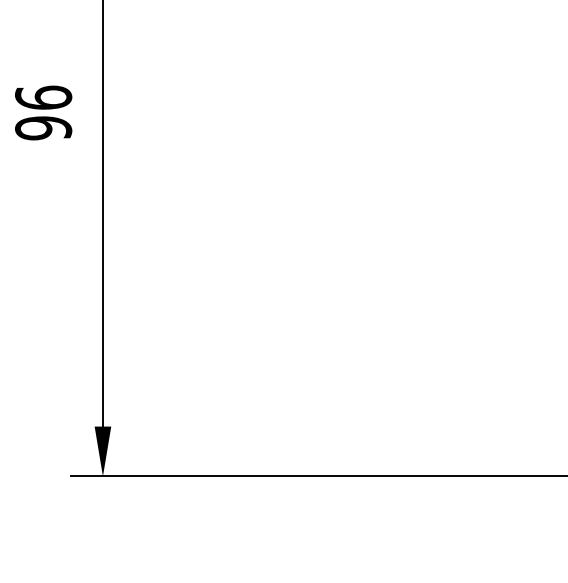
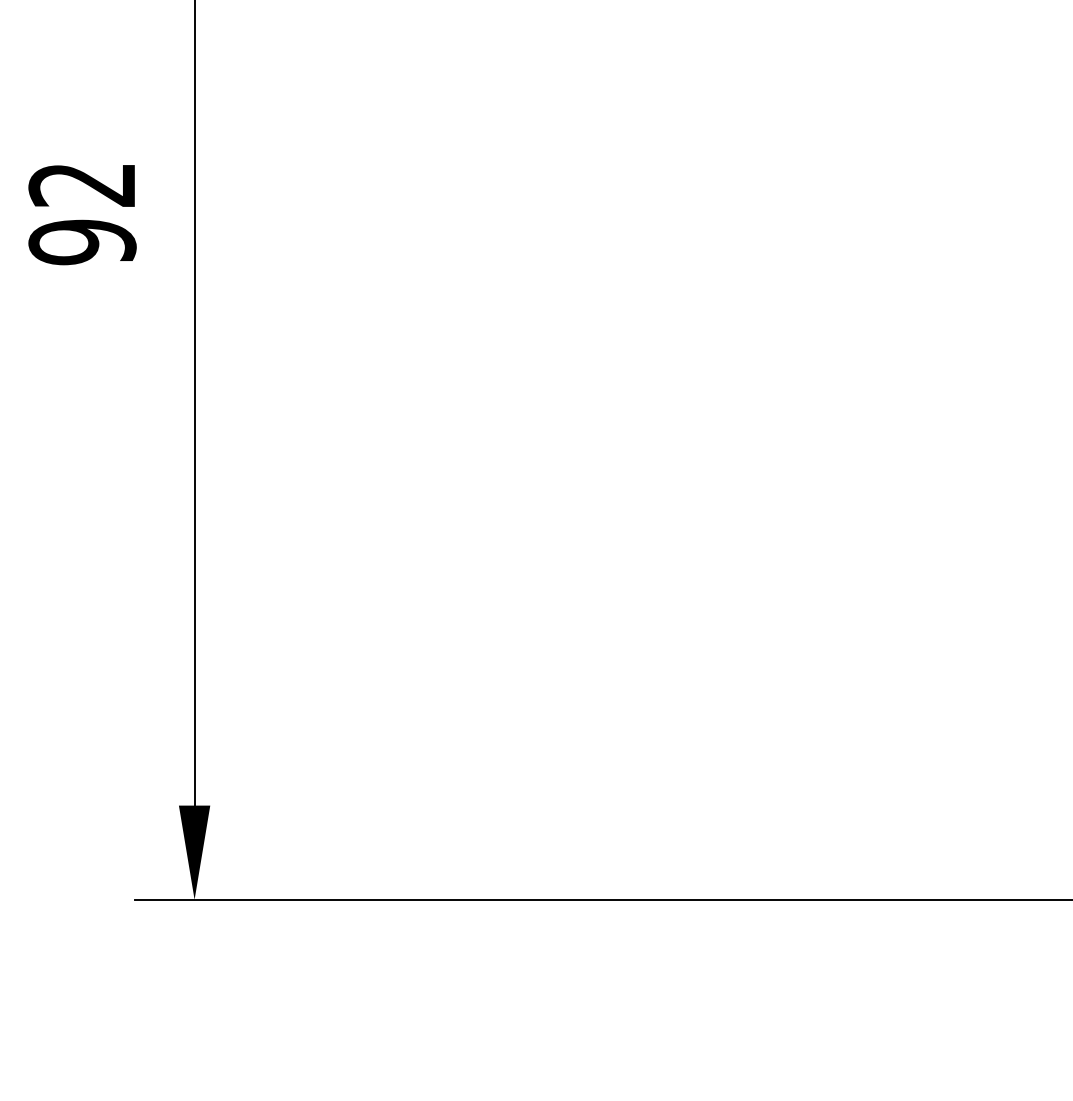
text: (43, 97) -> (82, 184), 96 -> 92

